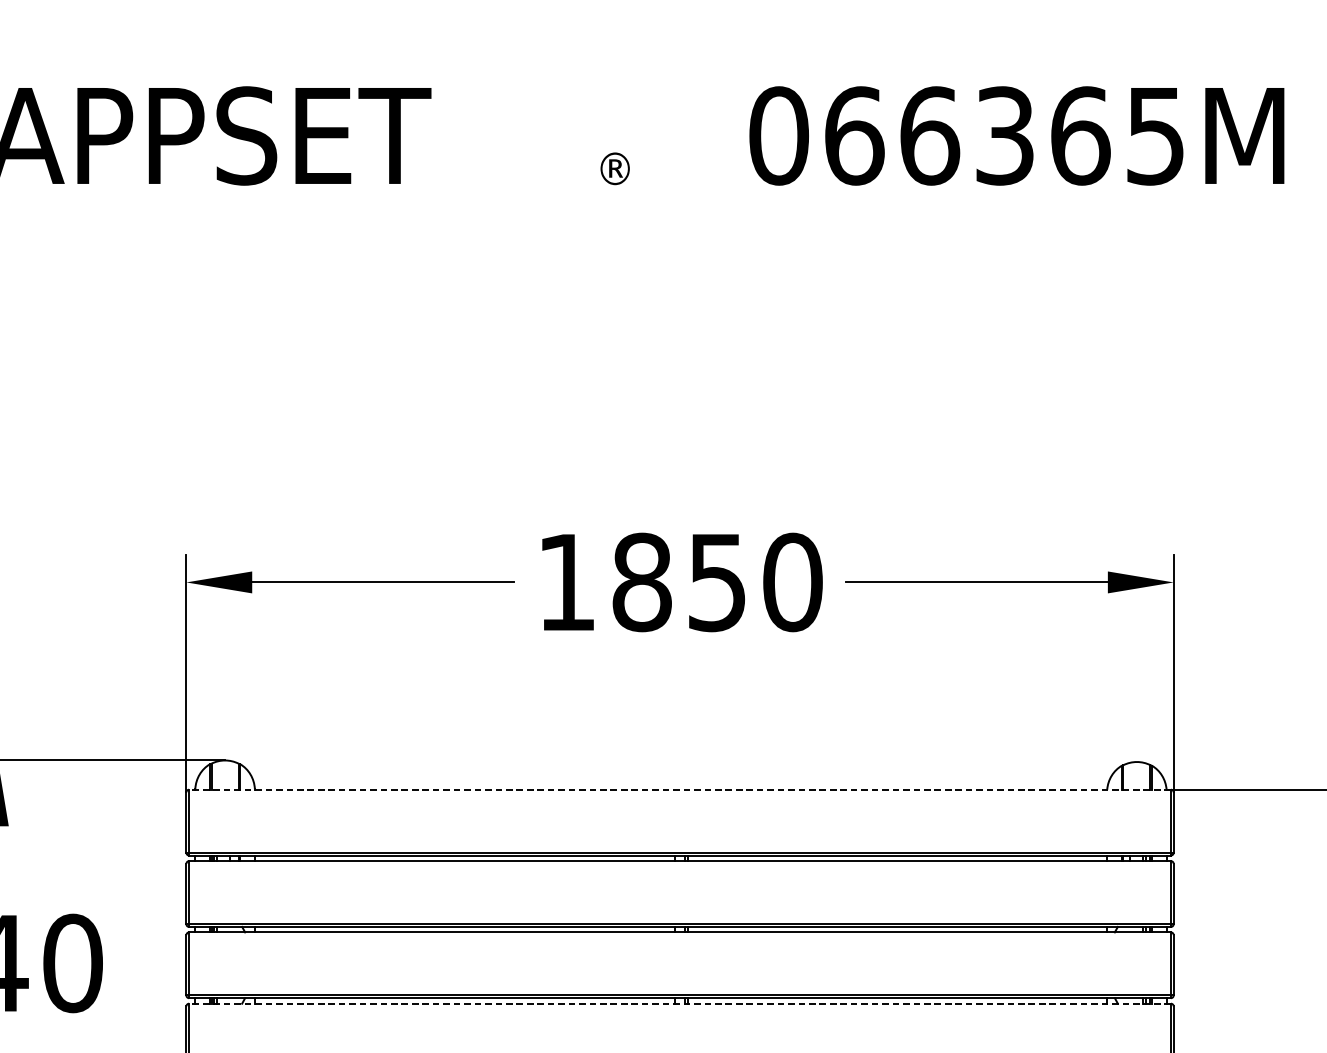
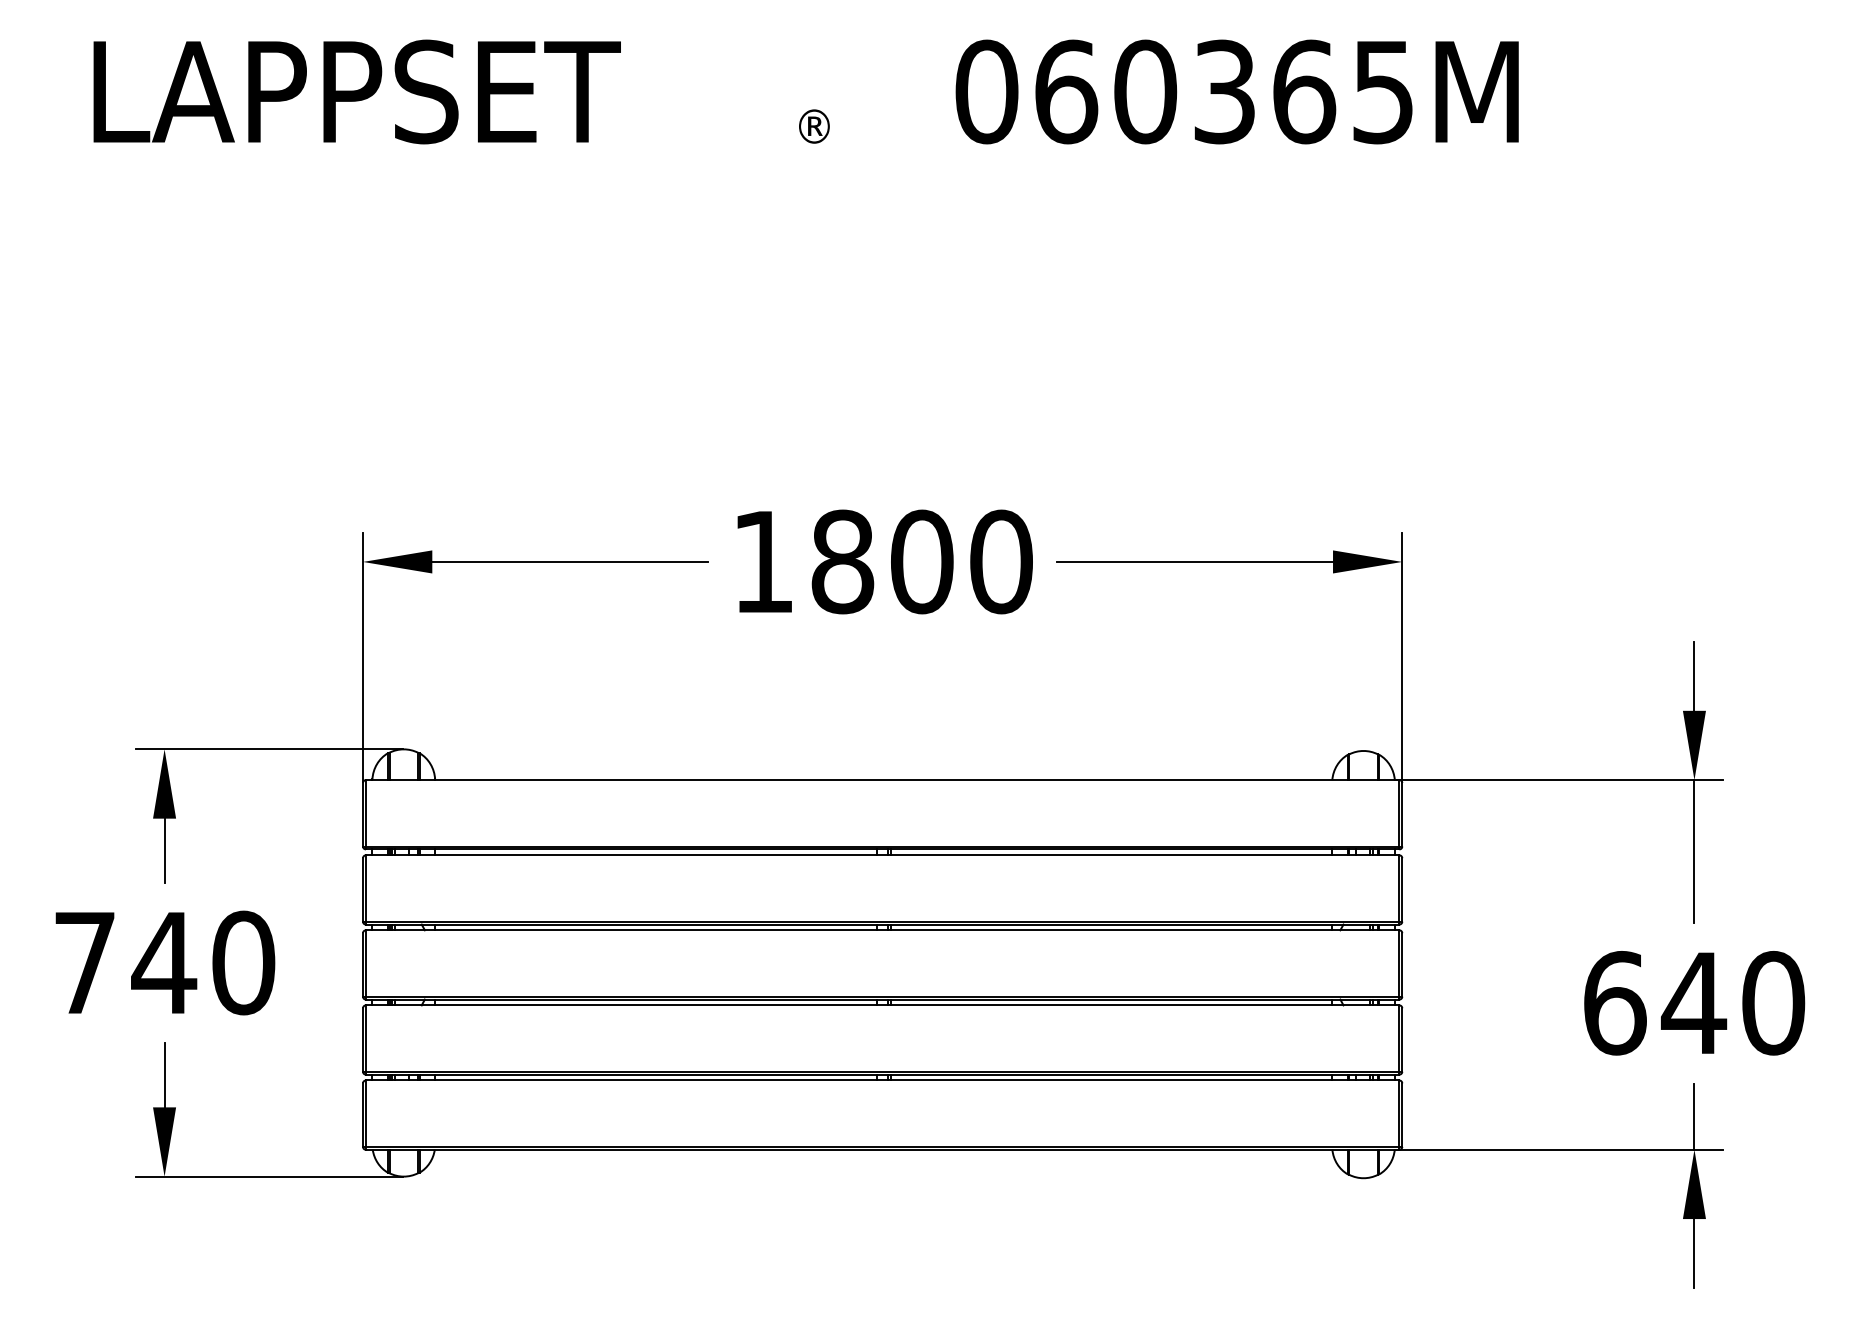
text: (929, 135) -> (1145, 91), 066365M -> 060365M
text: (717, 582) -> (922, 561), 1850 -> 1800
line: (679, 790) -> (882, 780), dashed -> solid
line: (679, 1003) -> (882, 1005), dashed -> solid

